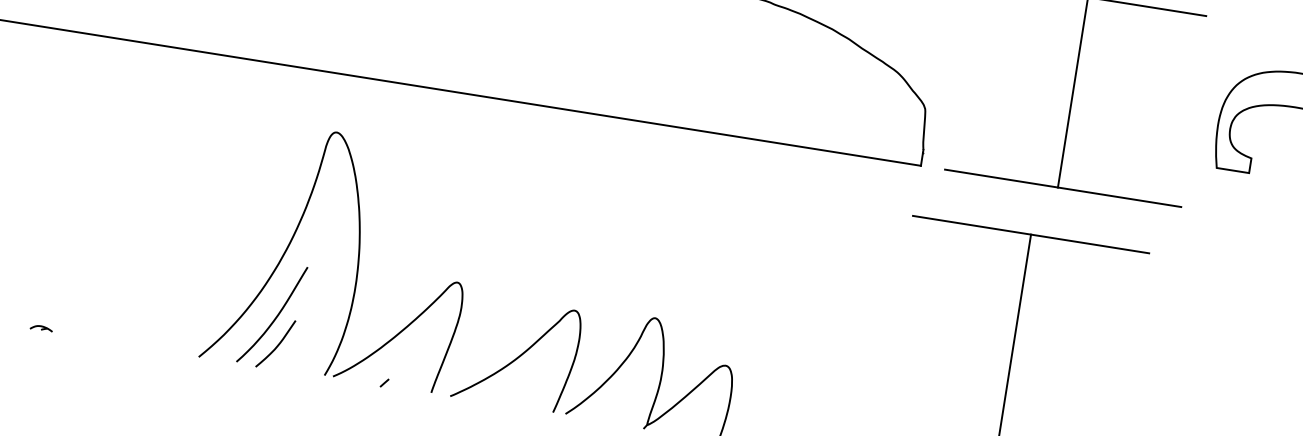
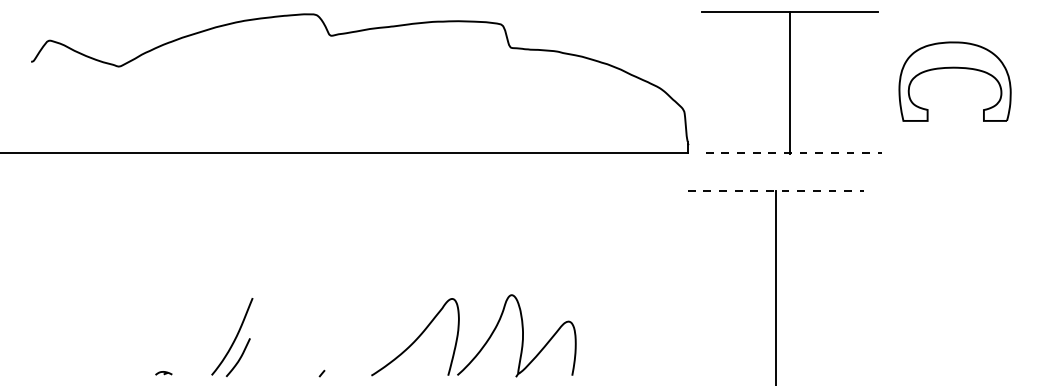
line: (1063, 188) -> (794, 153), solid -> dashed
line: (1031, 234) -> (776, 190), solid -> dashed
part: (357, 256) -> (287, 284), removed
part: (40, 328) -> (163, 373), moved

